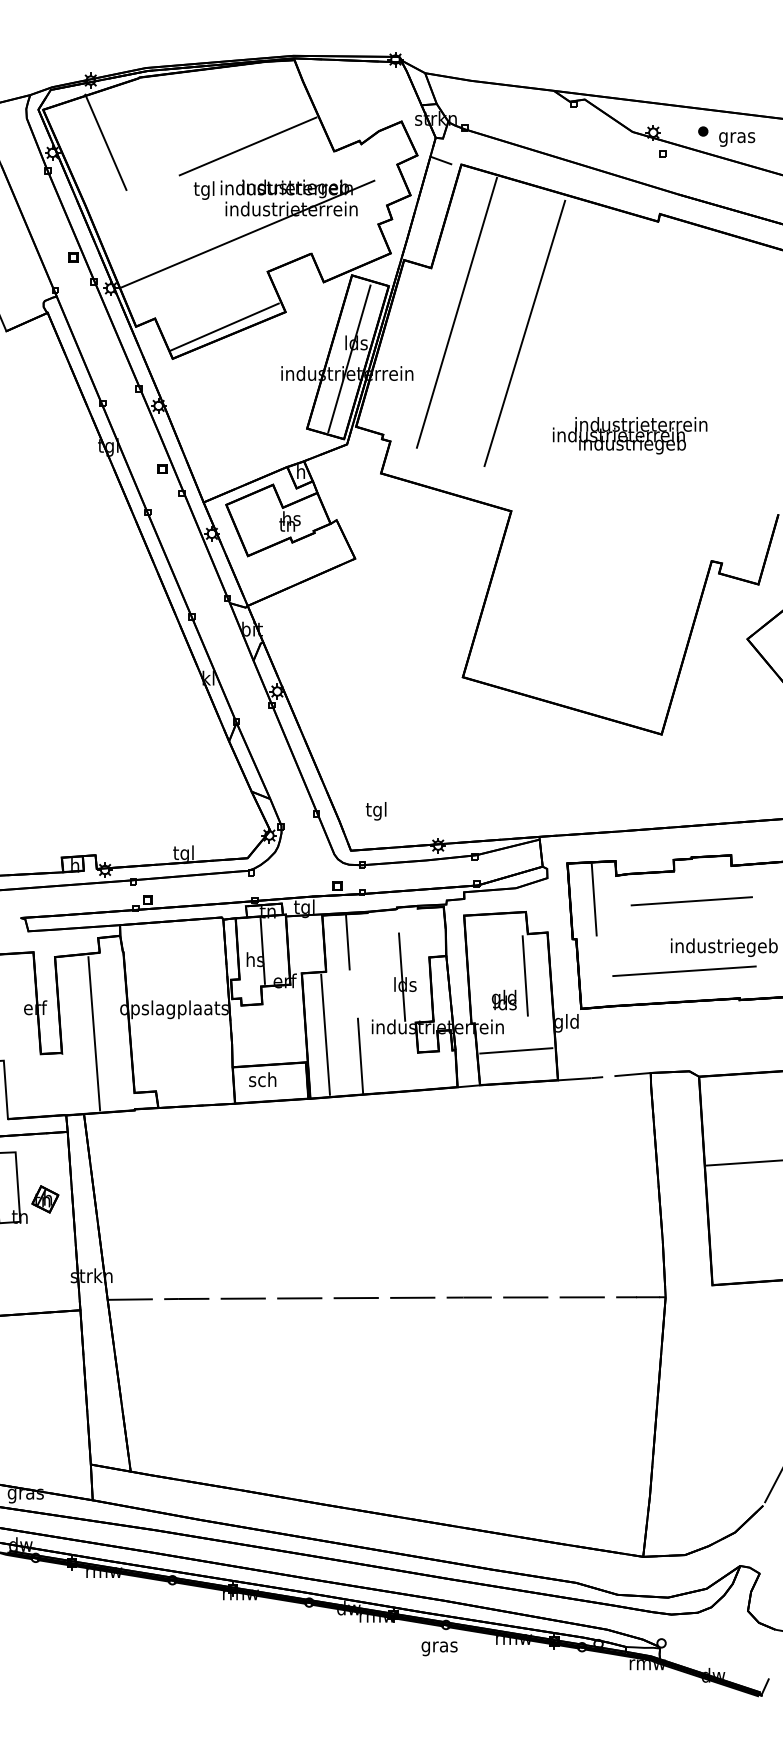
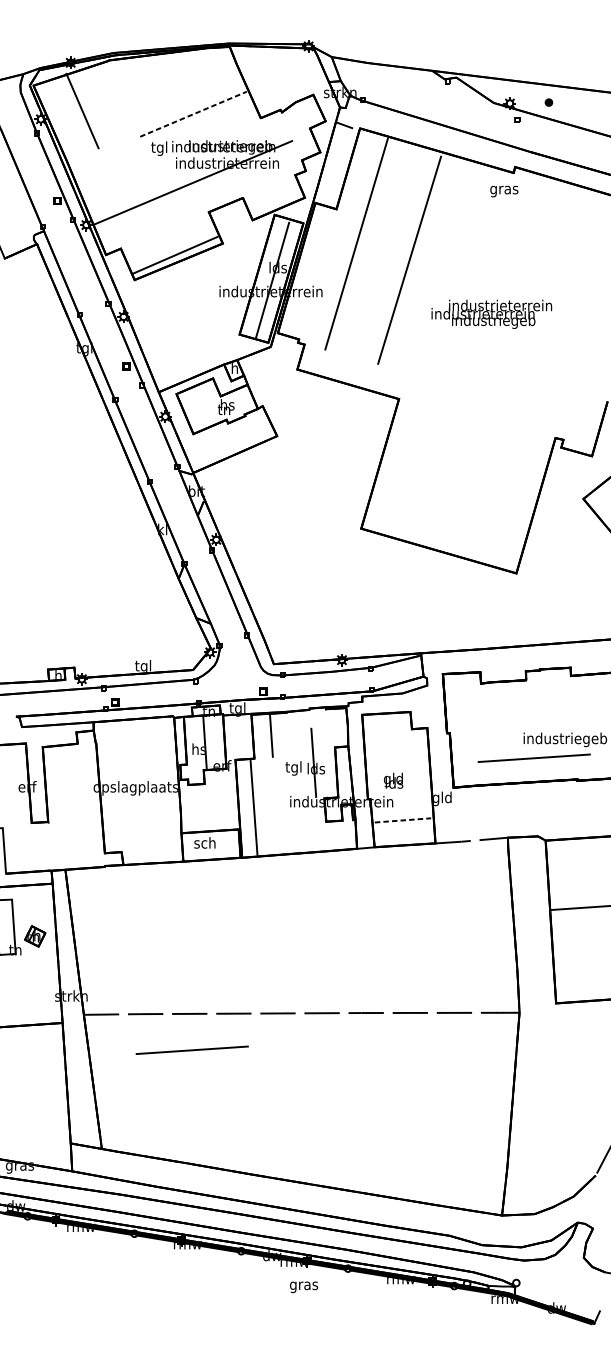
text: (737, 139) -> (504, 191), moved
line: (248, 146) -> (193, 114), solid -> dashed
text: (630, 435) -> (492, 314), moved
text: (375, 811) -> (293, 768), moved
line: (593, 899) -> (463, 702), removed
line: (691, 901) -> (539, 703), removed
line: (524, 975) -> (409, 761), removed
line: (94, 1033) -> (73, 806), removed
line: (516, 1050) -> (403, 820), solid -> dashed
line: (360, 1055) -> (281, 824), removed
line: (246, 1344) -> (192, 1049), added
text: (439, 1648) -> (303, 1287), moved

